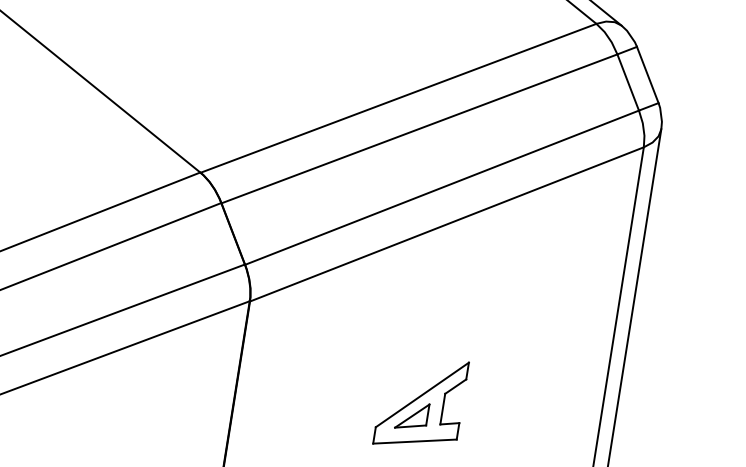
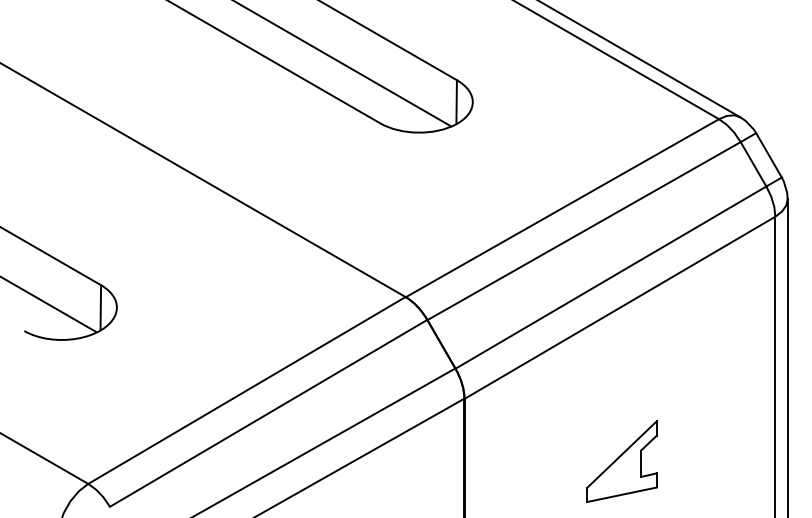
part: (412, 415) -> (616, 473), removed

